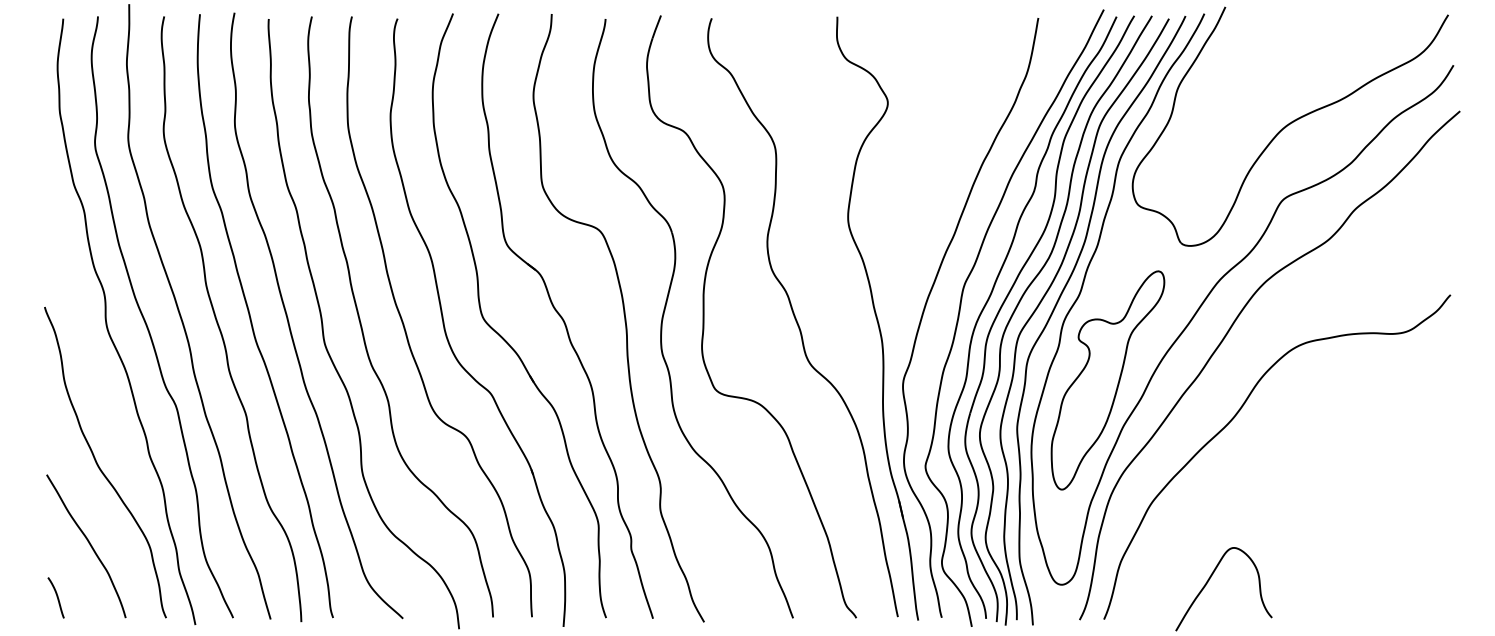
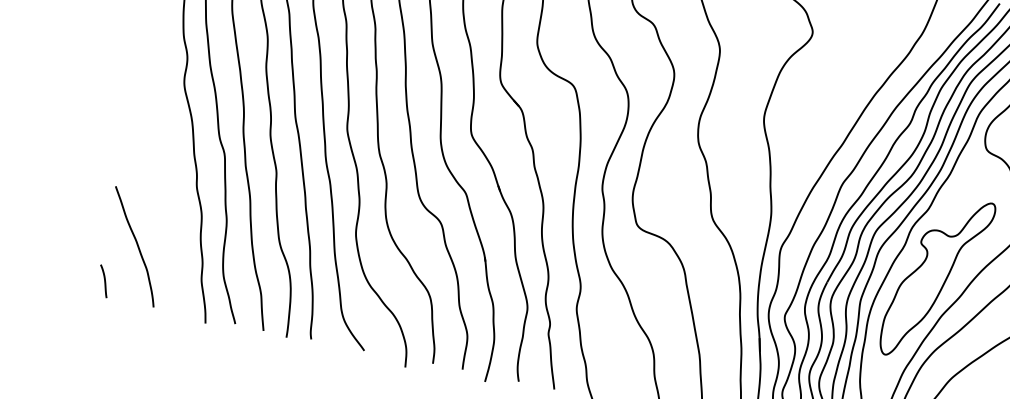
curve: (100, 467) -> (157, 189), removed

